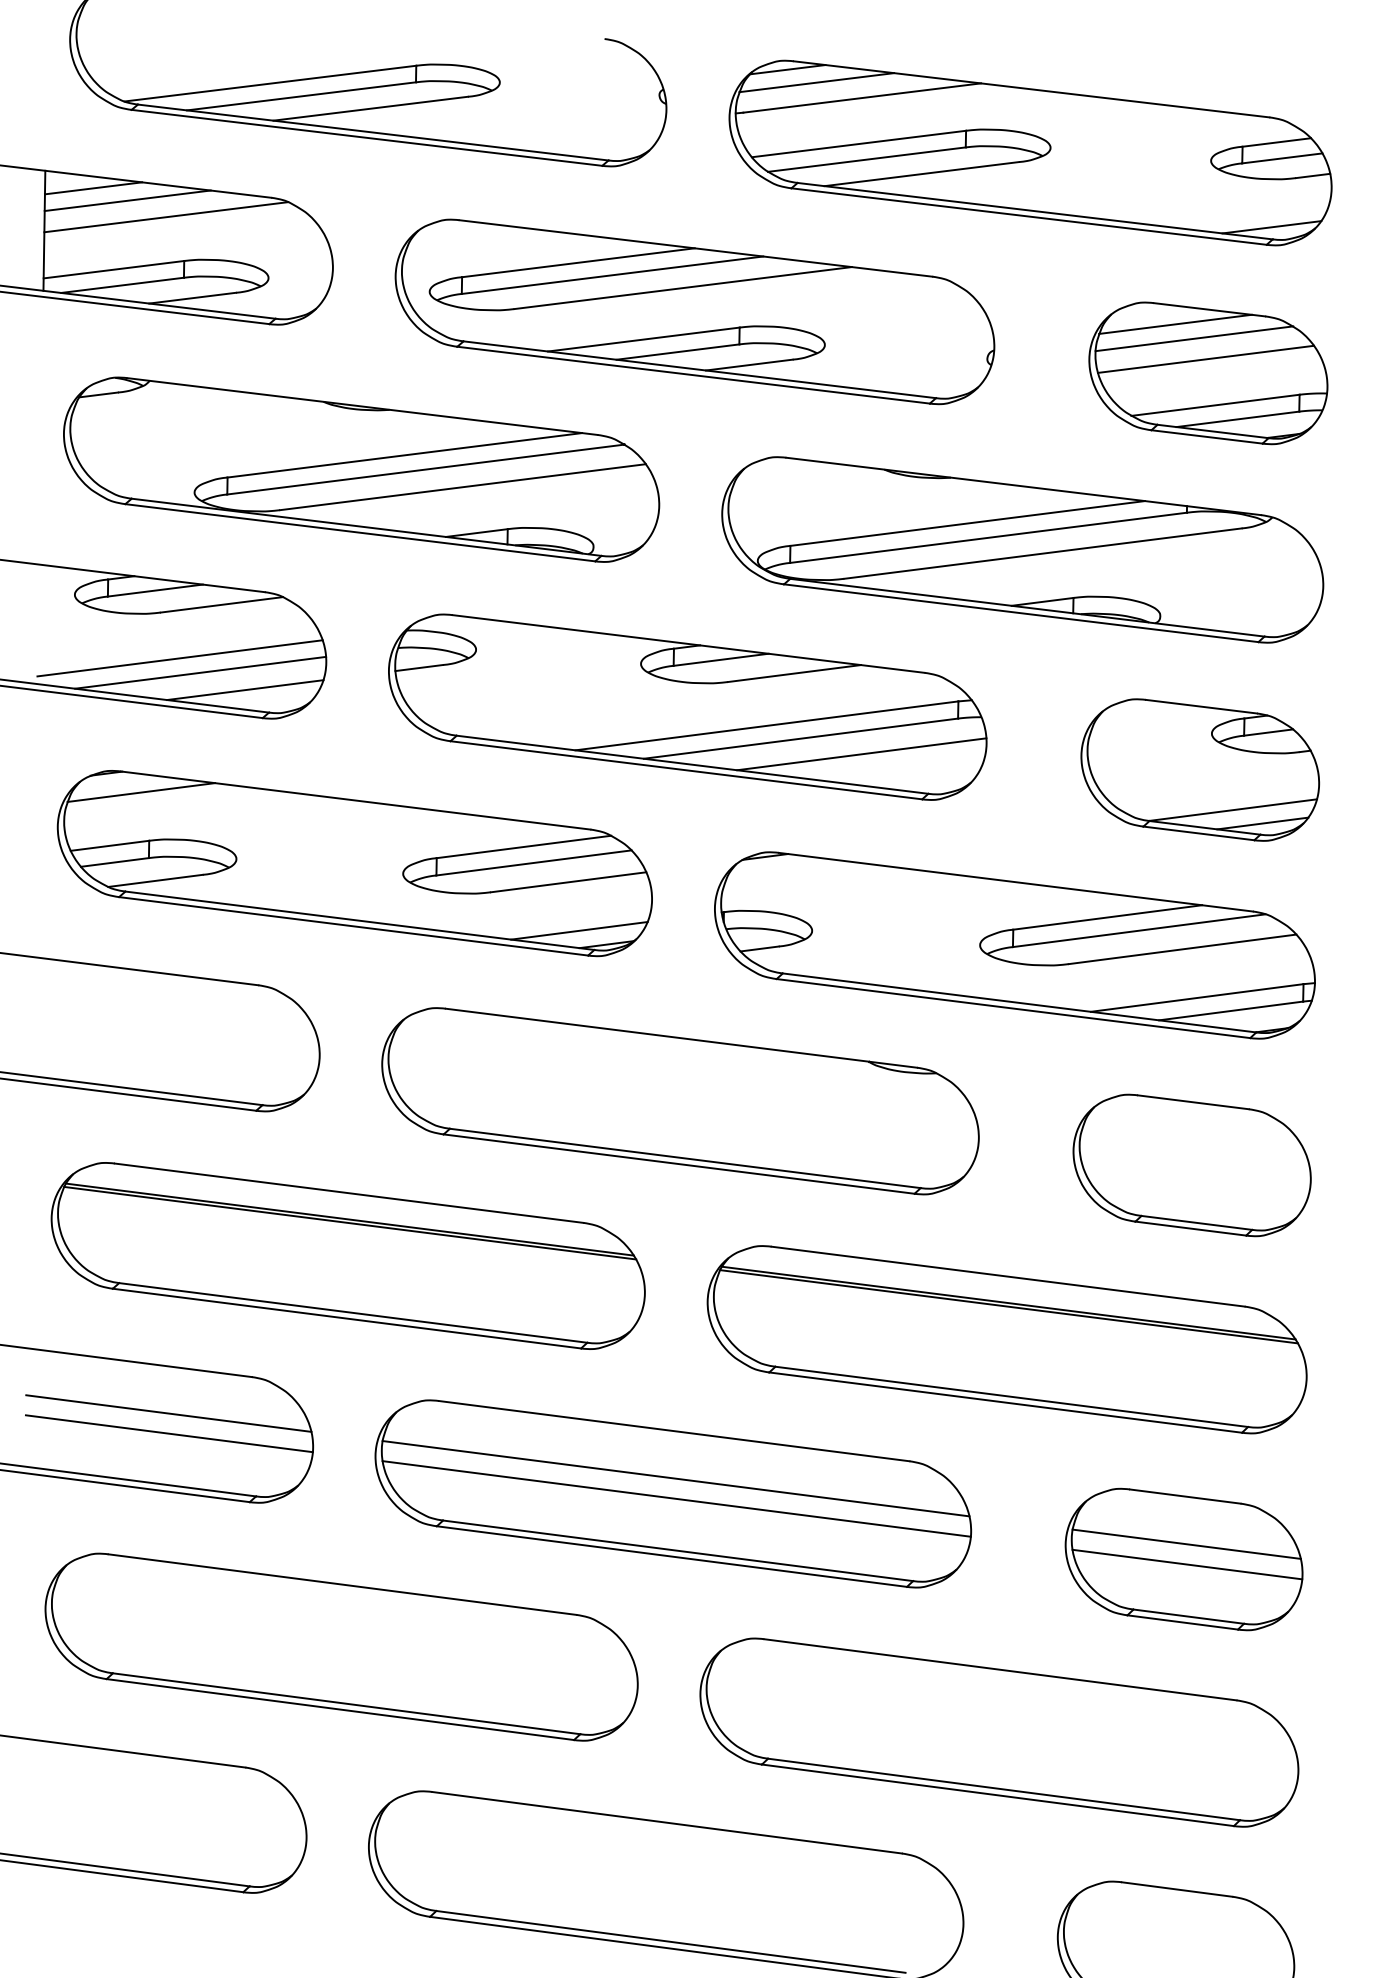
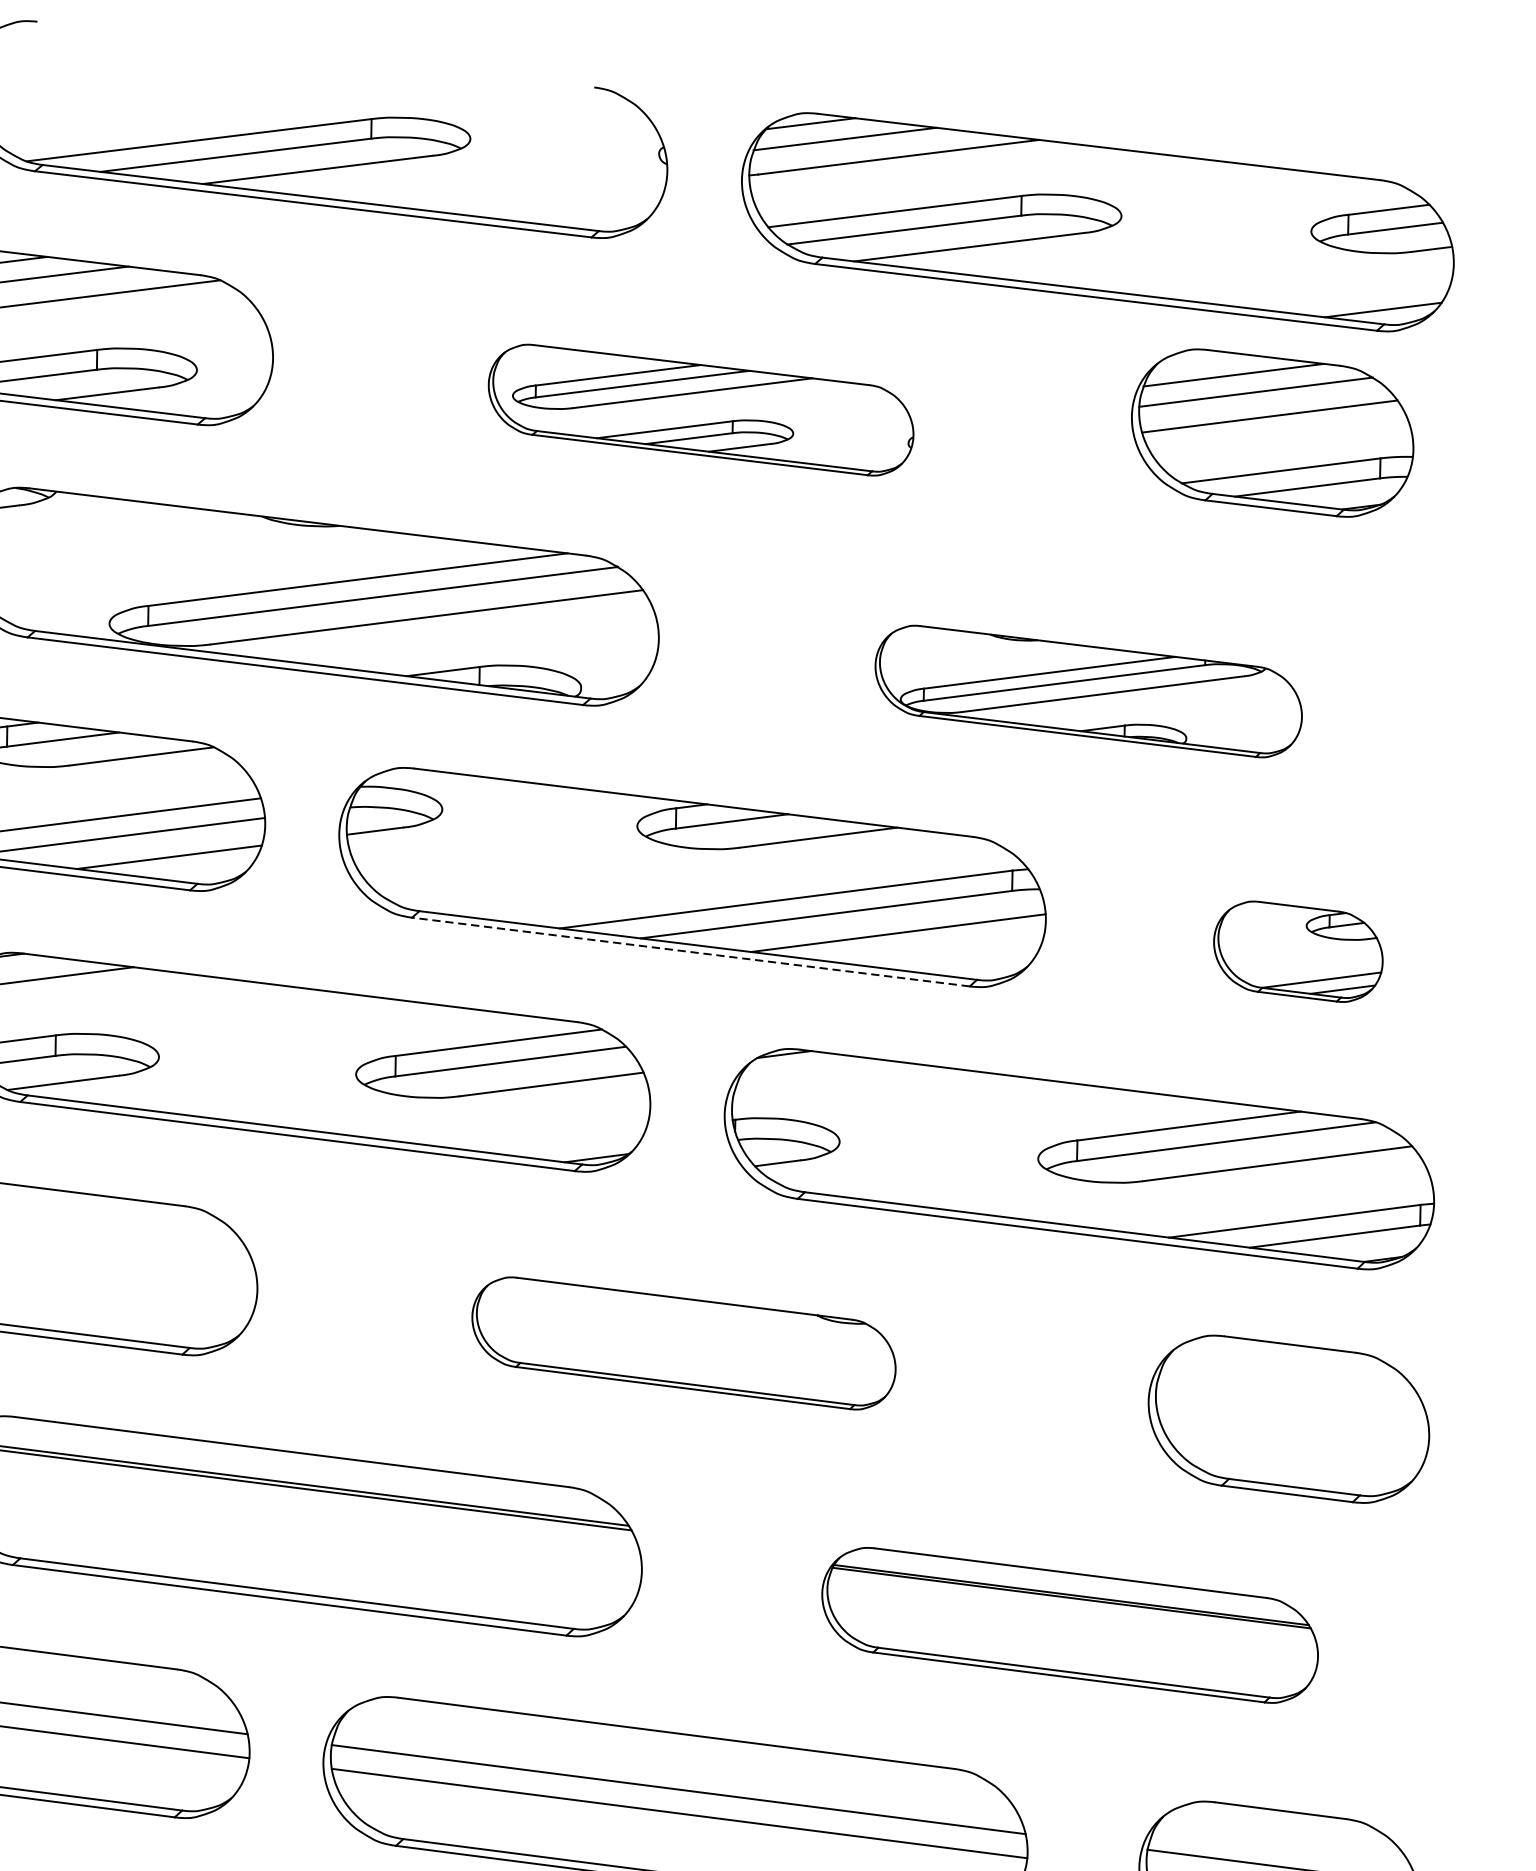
part: (694, 311) -> (700, 409), size x0.6
part: (1208, 373) -> (1272, 433), moved
part: (1022, 549) -> (1088, 691), size x0.6
part: (1199, 769) -> (1297, 951), size x0.6
line: (686, 770) -> (691, 952), solid -> dashed
line: (579, 930) -> (564, 1141), removed
part: (680, 1101) -> (683, 1343), size x0.6
part: (1006, 1339) -> (1069, 1625), size x0.7

